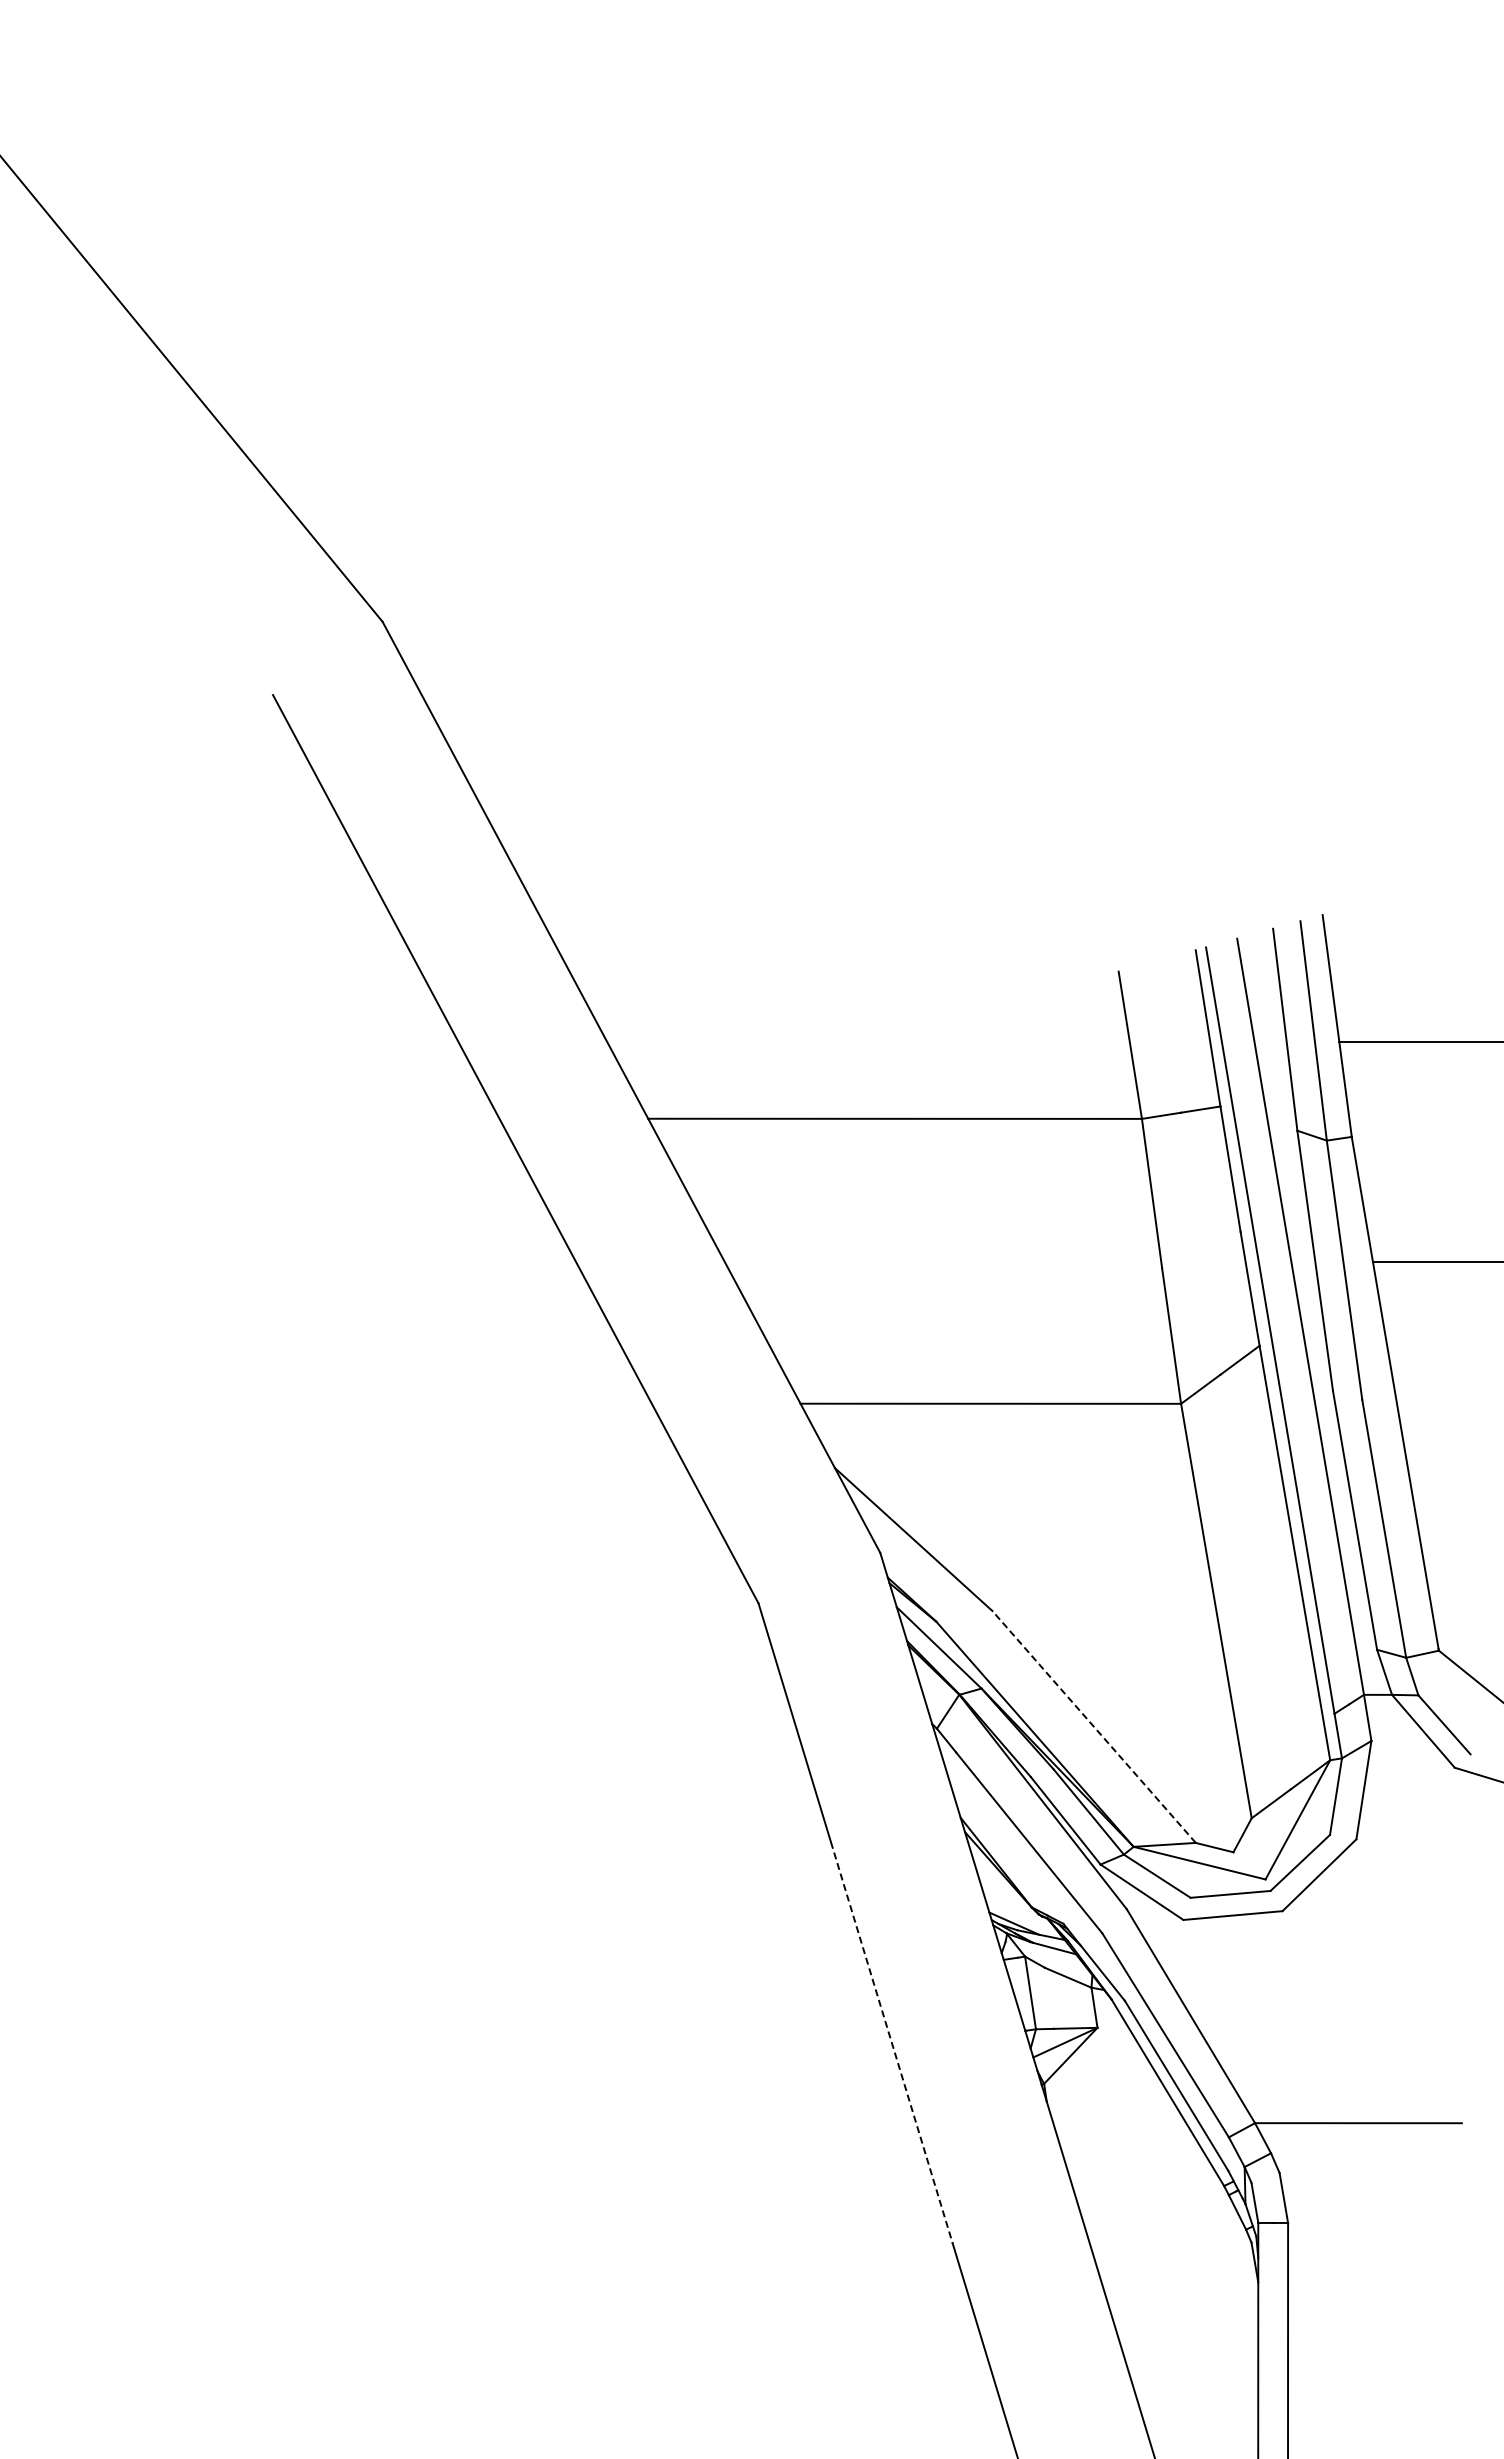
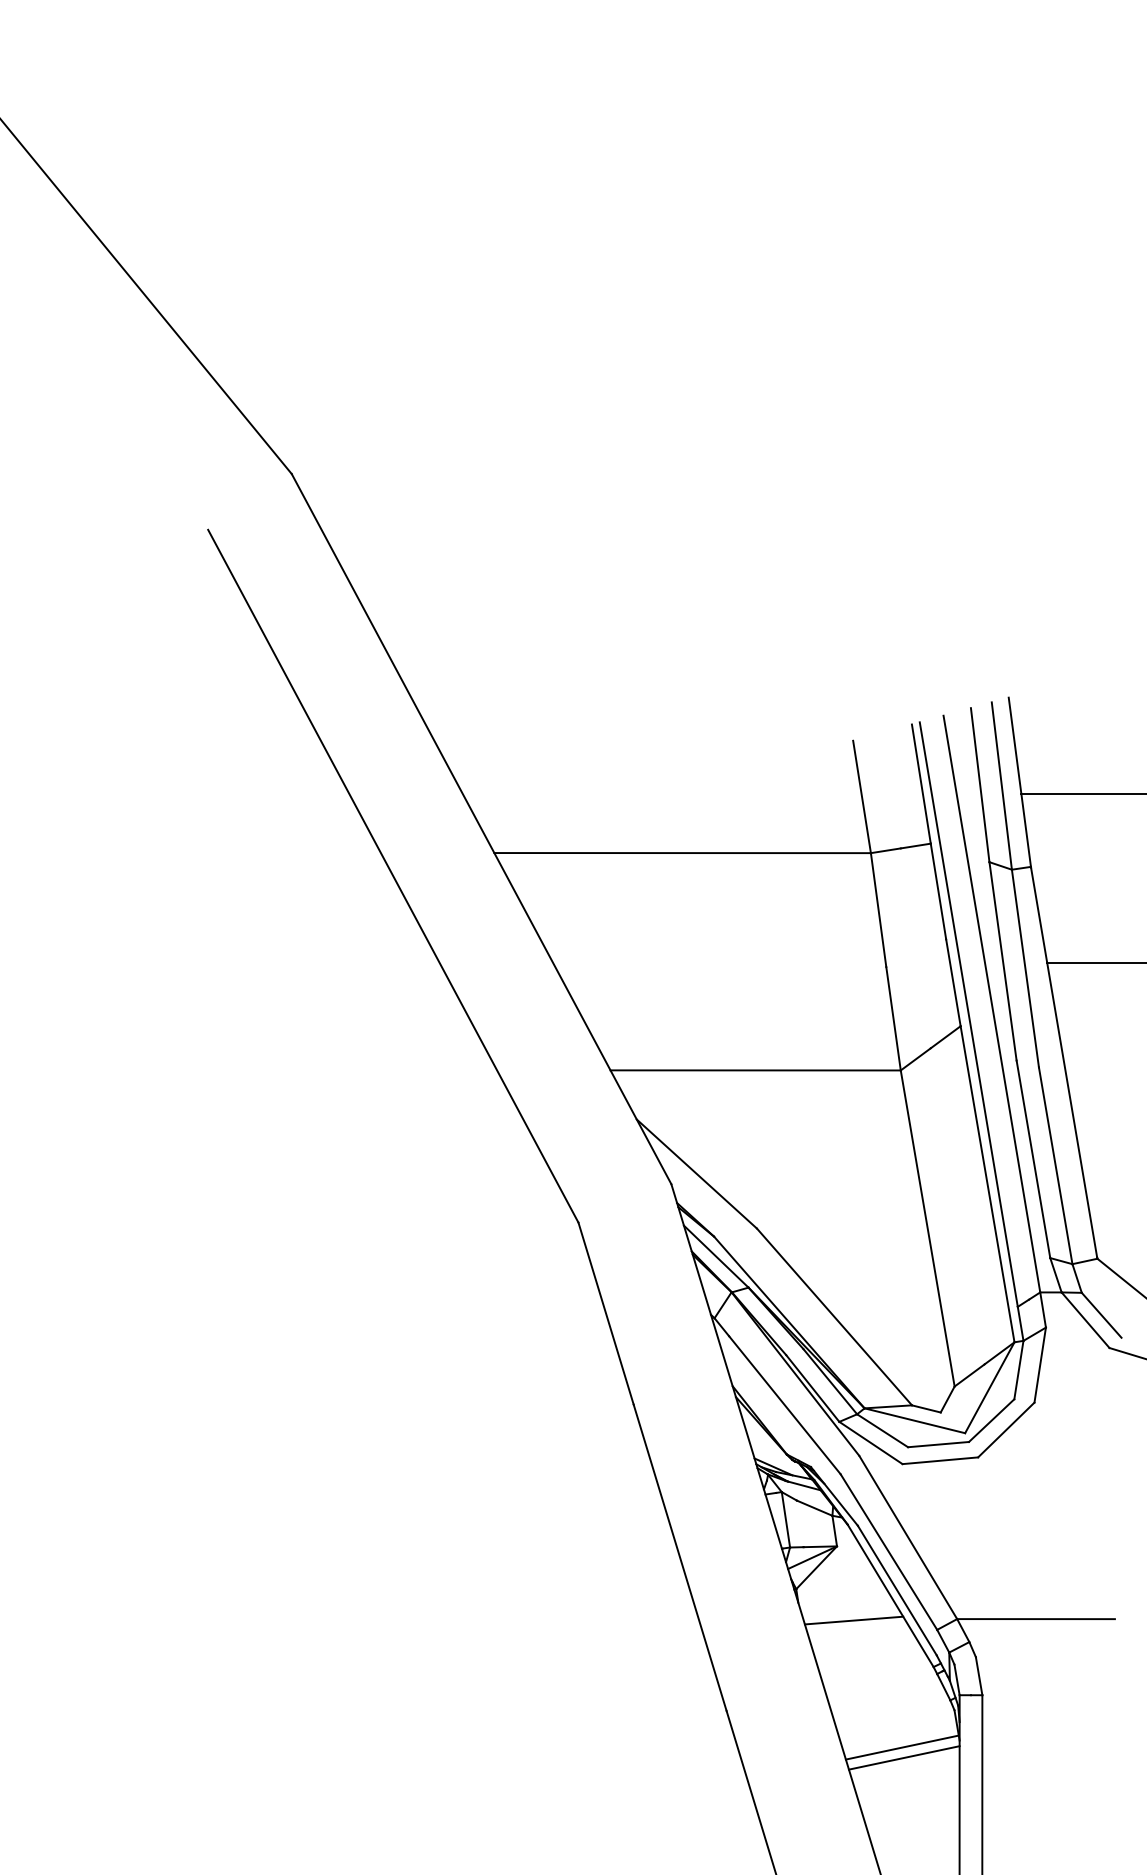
line: (1093, 1726) -> (833, 1316), dashed -> solid
line: (891, 2042) -> (679, 1557), dashed -> solid
line: (1119, 2125) -> (853, 1620), added
line: (1183, 2291) -> (902, 1747), added
line: (1185, 2304) -> (904, 1757), added

